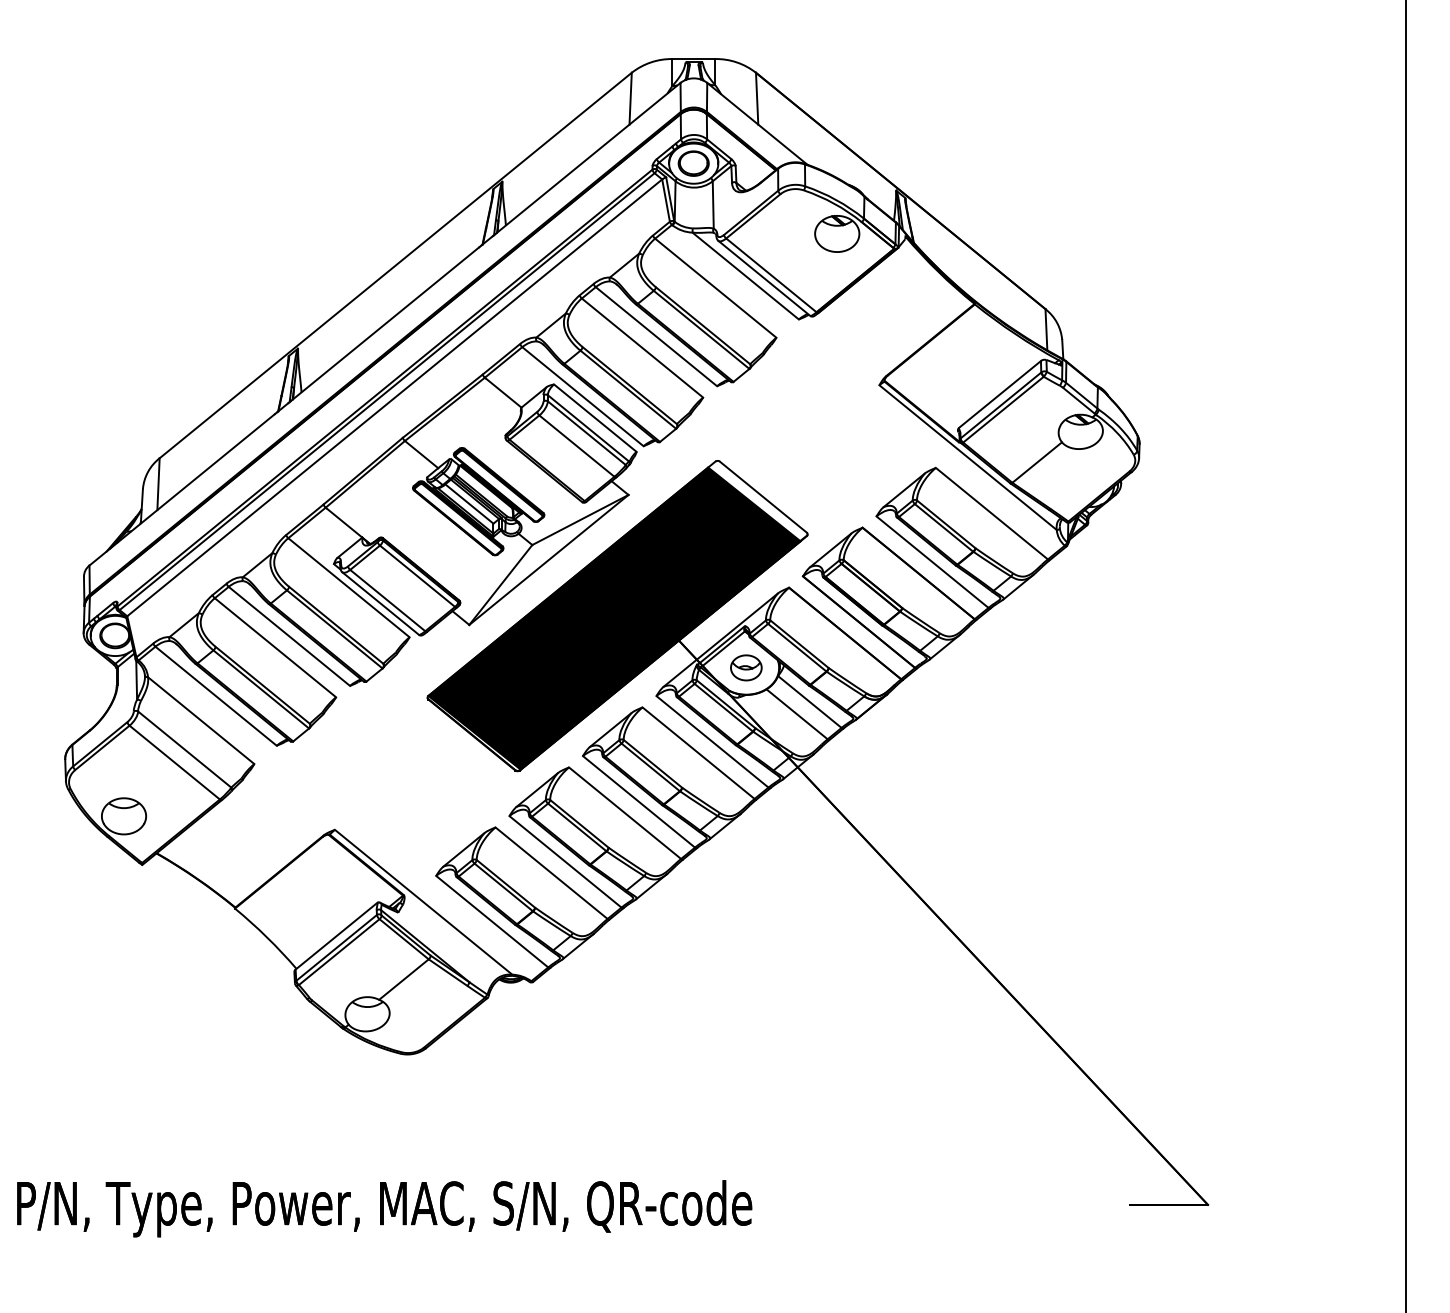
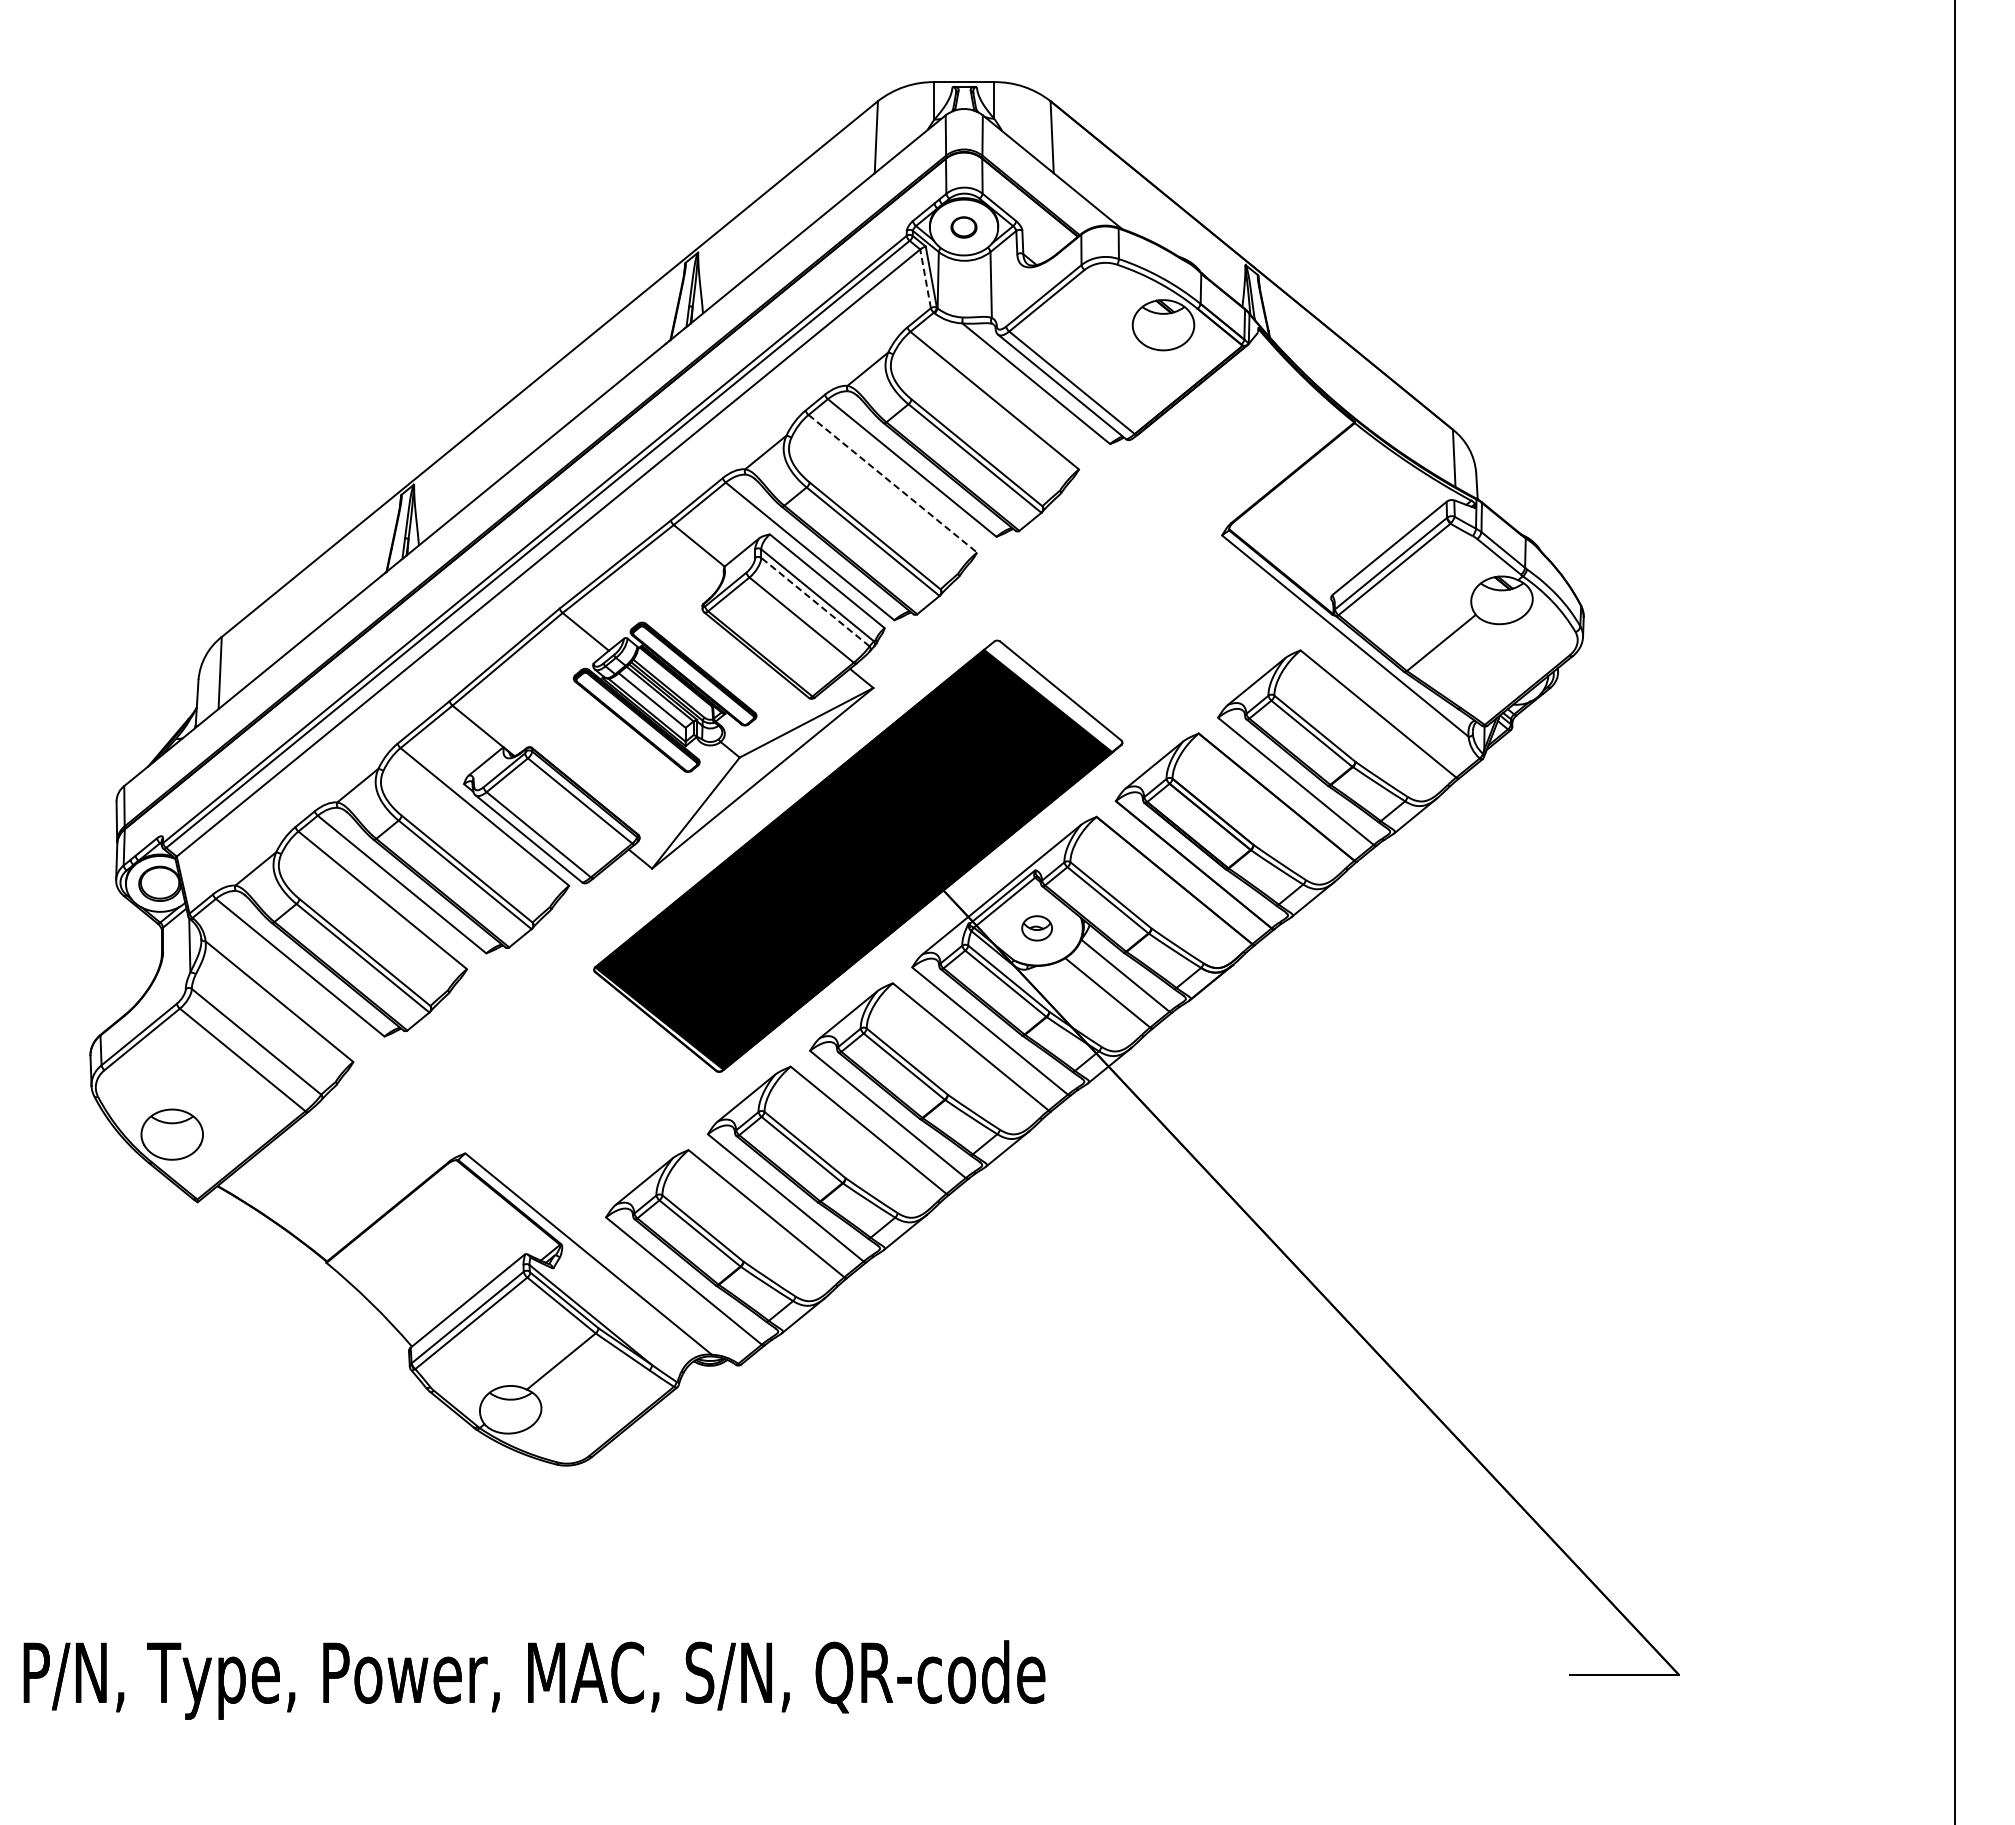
part: (693, 163) -> (963, 227), size x0.6
line: (666, 200) -> (925, 278), solid -> dashed
line: (642, 347) -> (892, 483), solid -> dashed
line: (586, 433) -> (815, 602), solid -> dashed
part: (745, 668) -> (1036, 928), size x0.7

